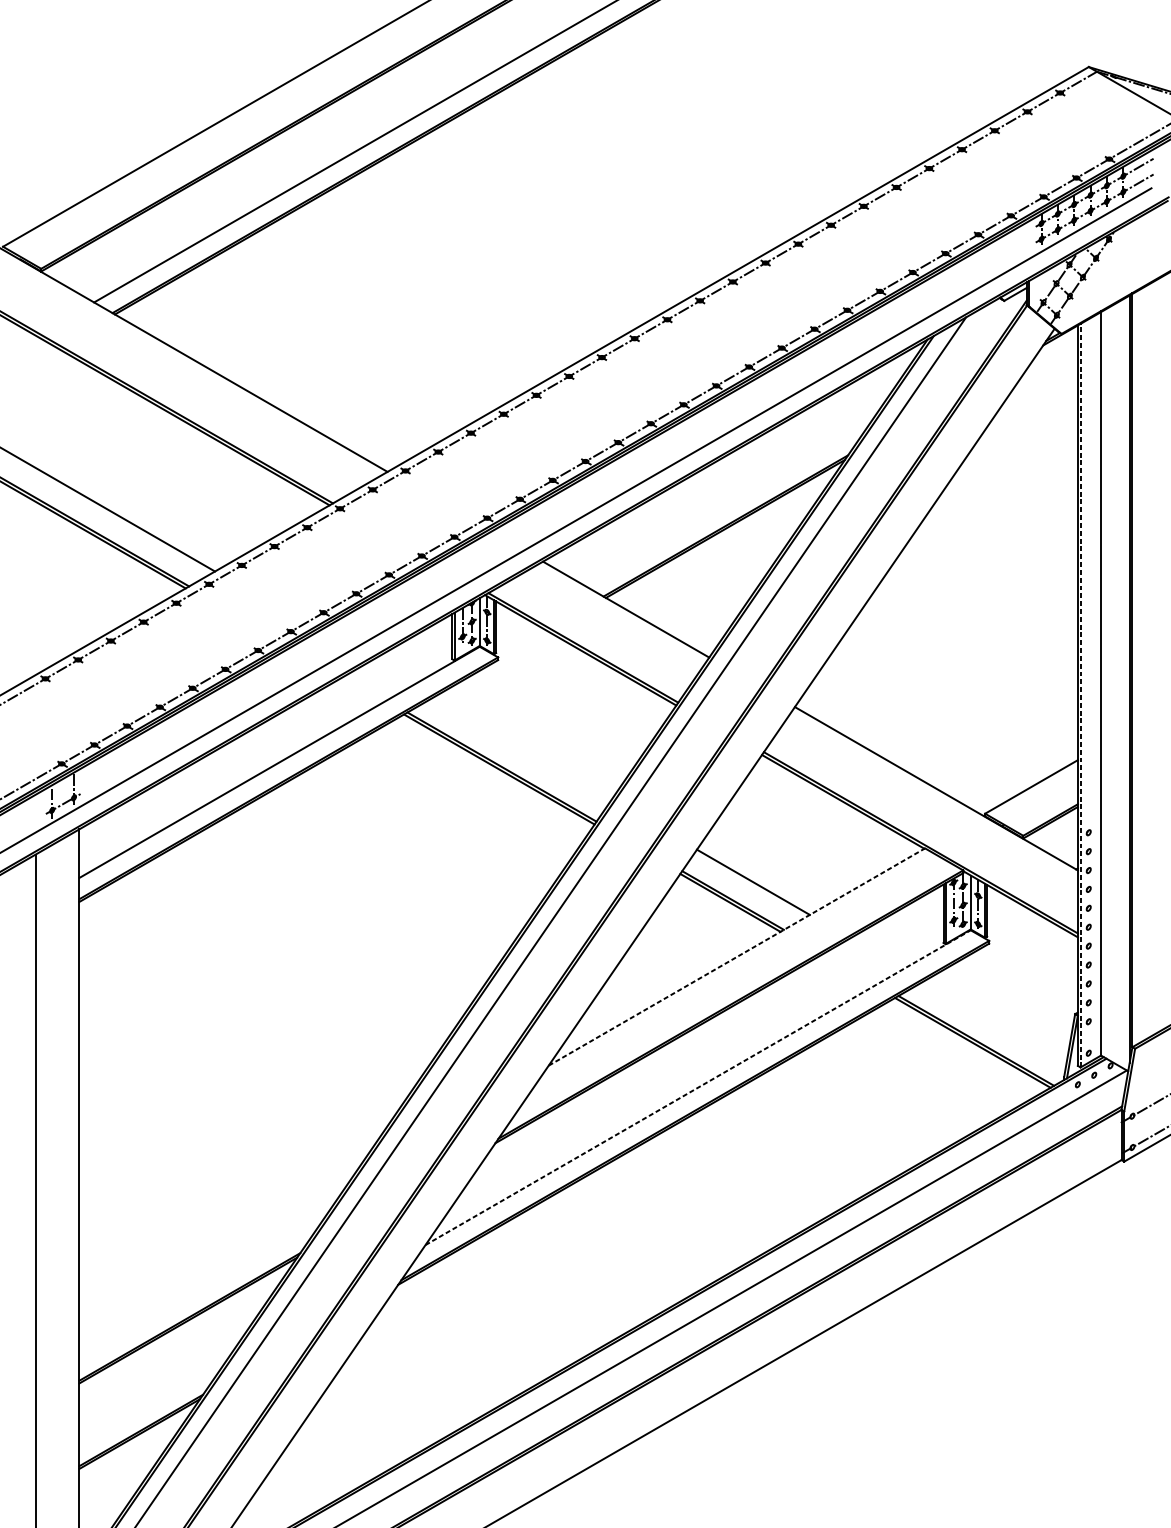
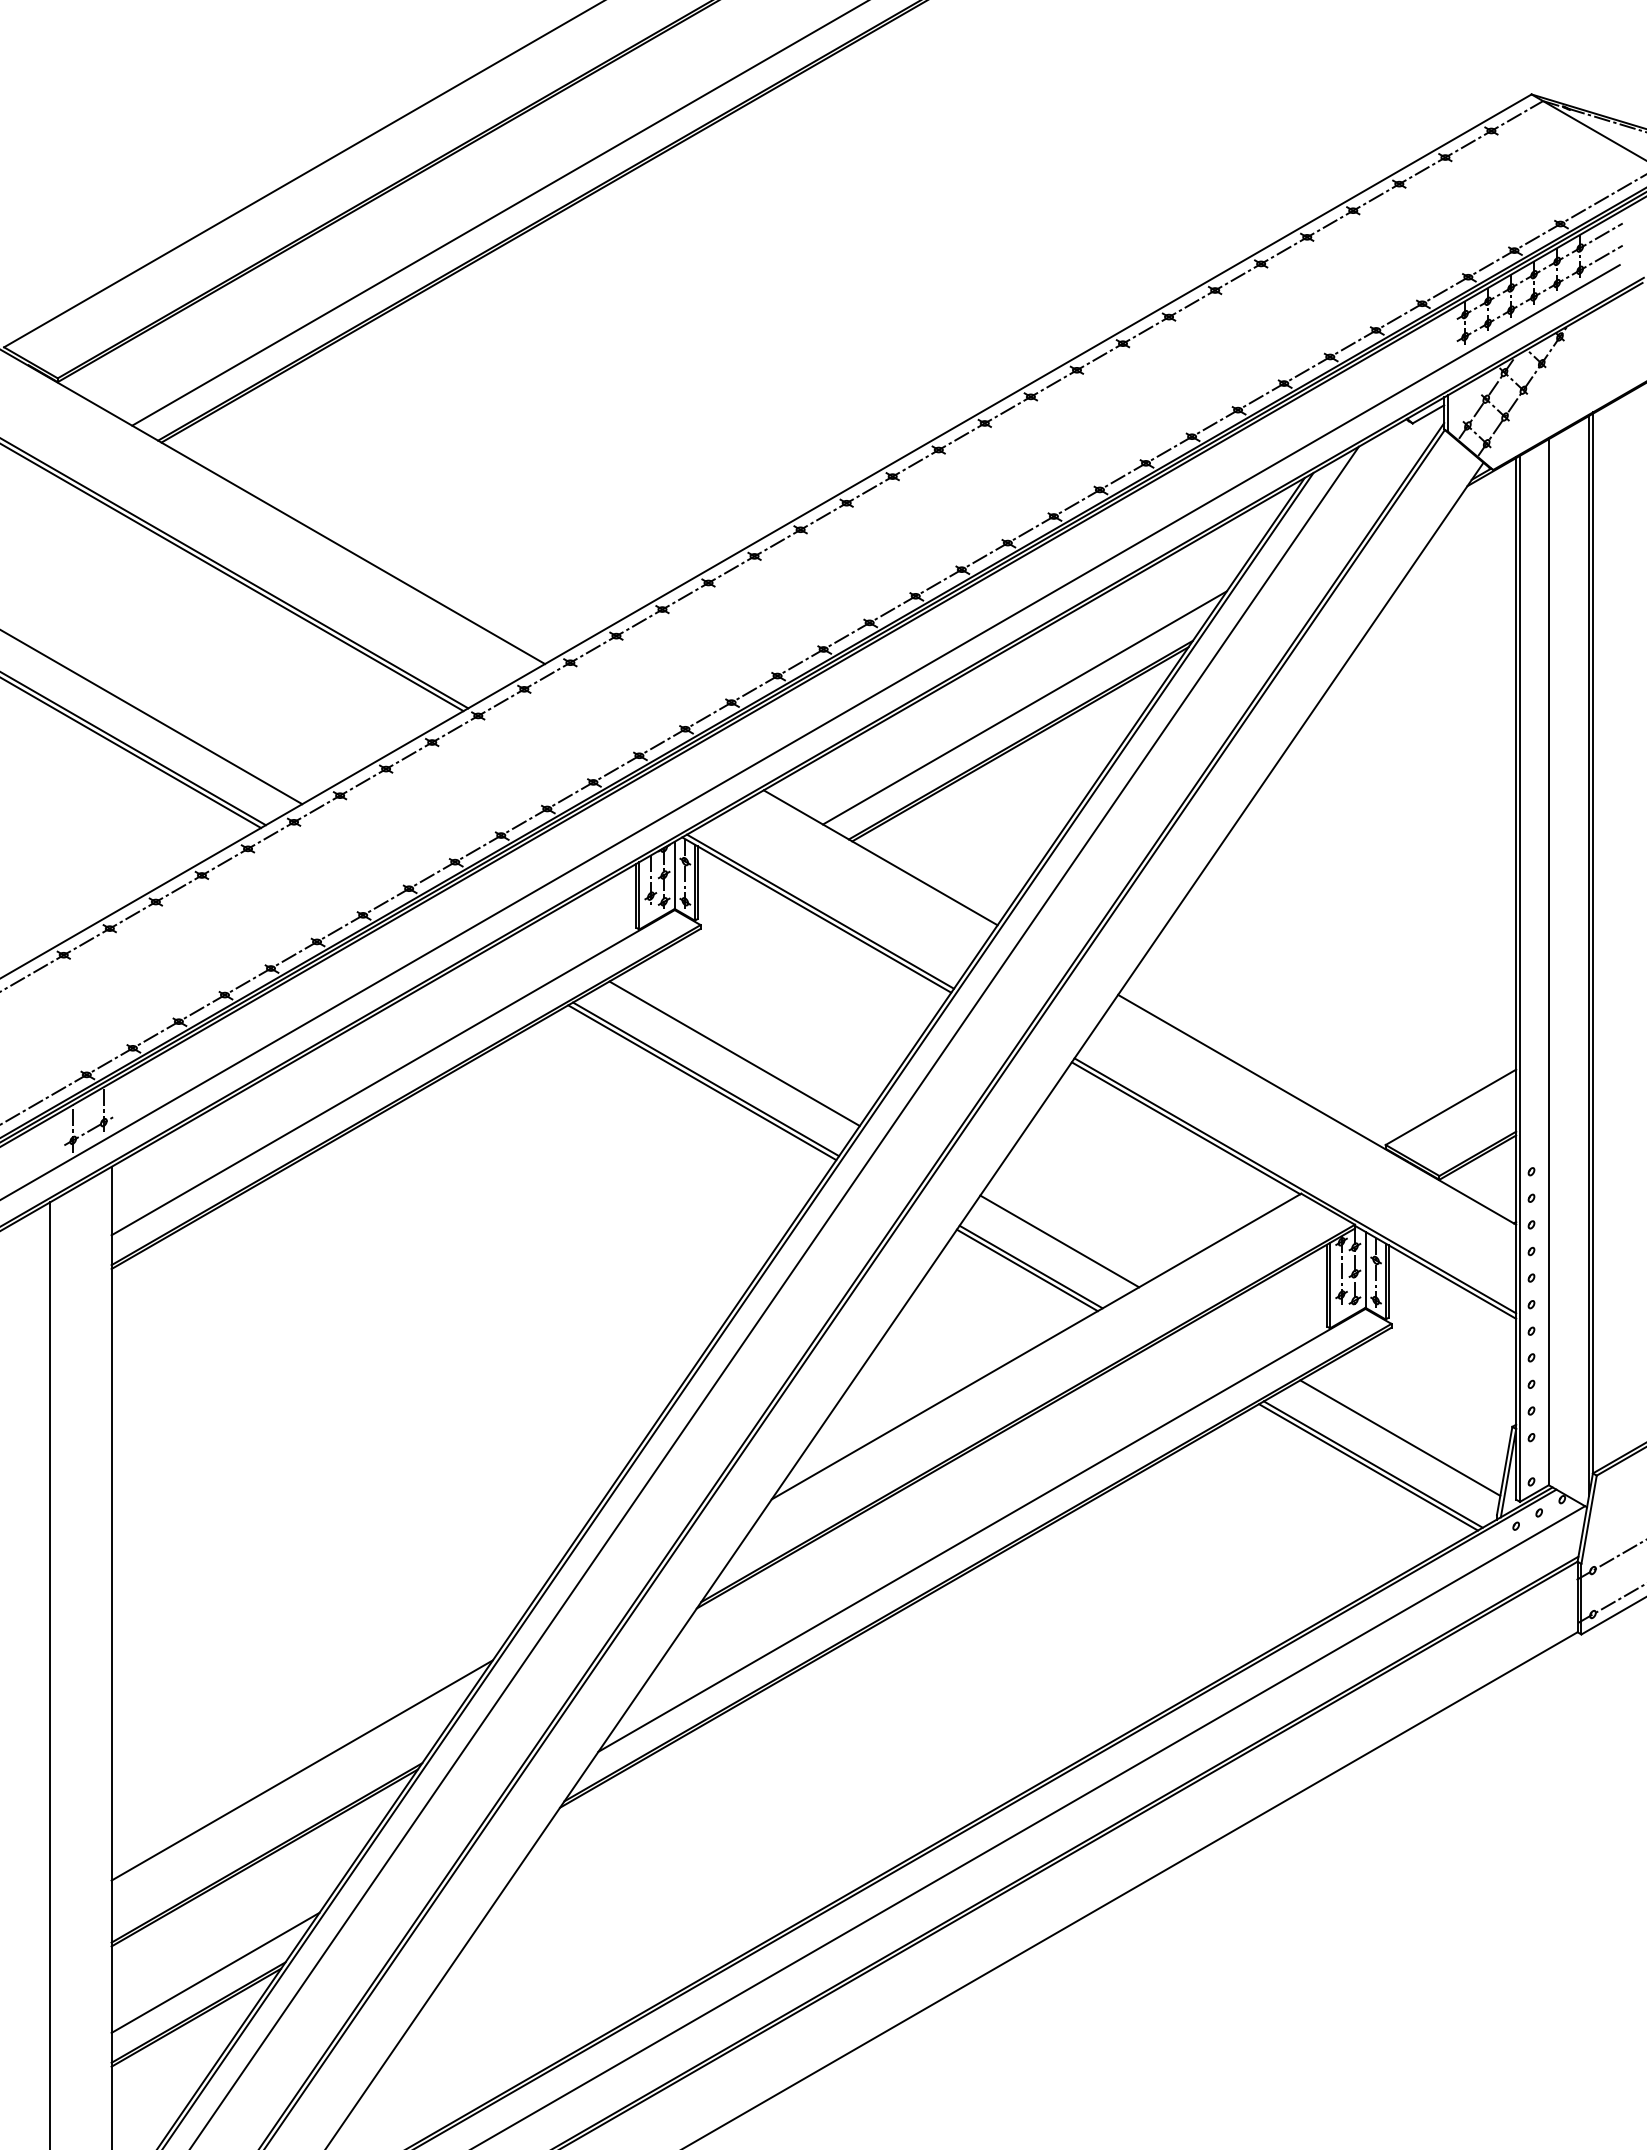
line: (728, 502) -> (1024, 707), added
line: (1080, 695) -> (1520, 978), dashed -> solid
line: (522, 748) -> (734, 1053), added
line: (736, 956) -> (1036, 1346), dashed -> solid
line: (995, 1021) -> (1400, 1437), added
line: (697, 1087) -> (981, 1530), dashed -> solid
line: (214, 1258) -> (301, 1770), added
line: (153, 1401) -> (215, 1972), added

